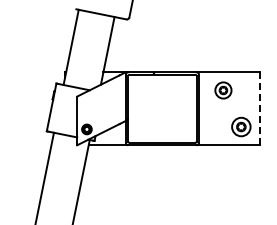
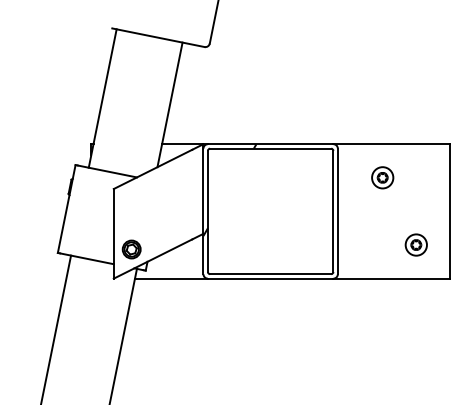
part: (222, 90) -> (381, 177), size x0.71
line: (259, 108) -> (449, 210), dashed -> solid
part: (241, 126) -> (416, 244), size x0.62

